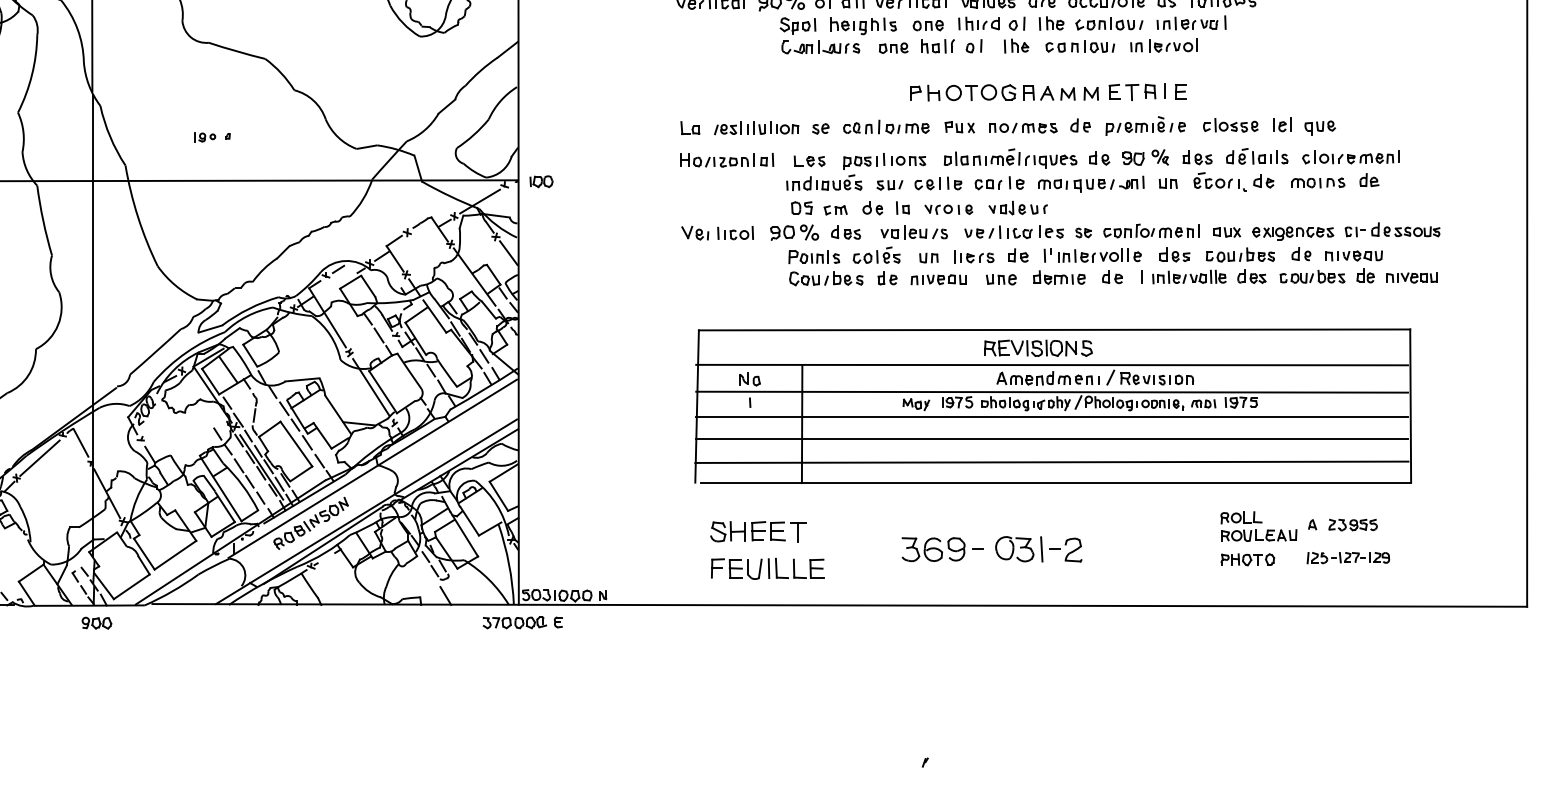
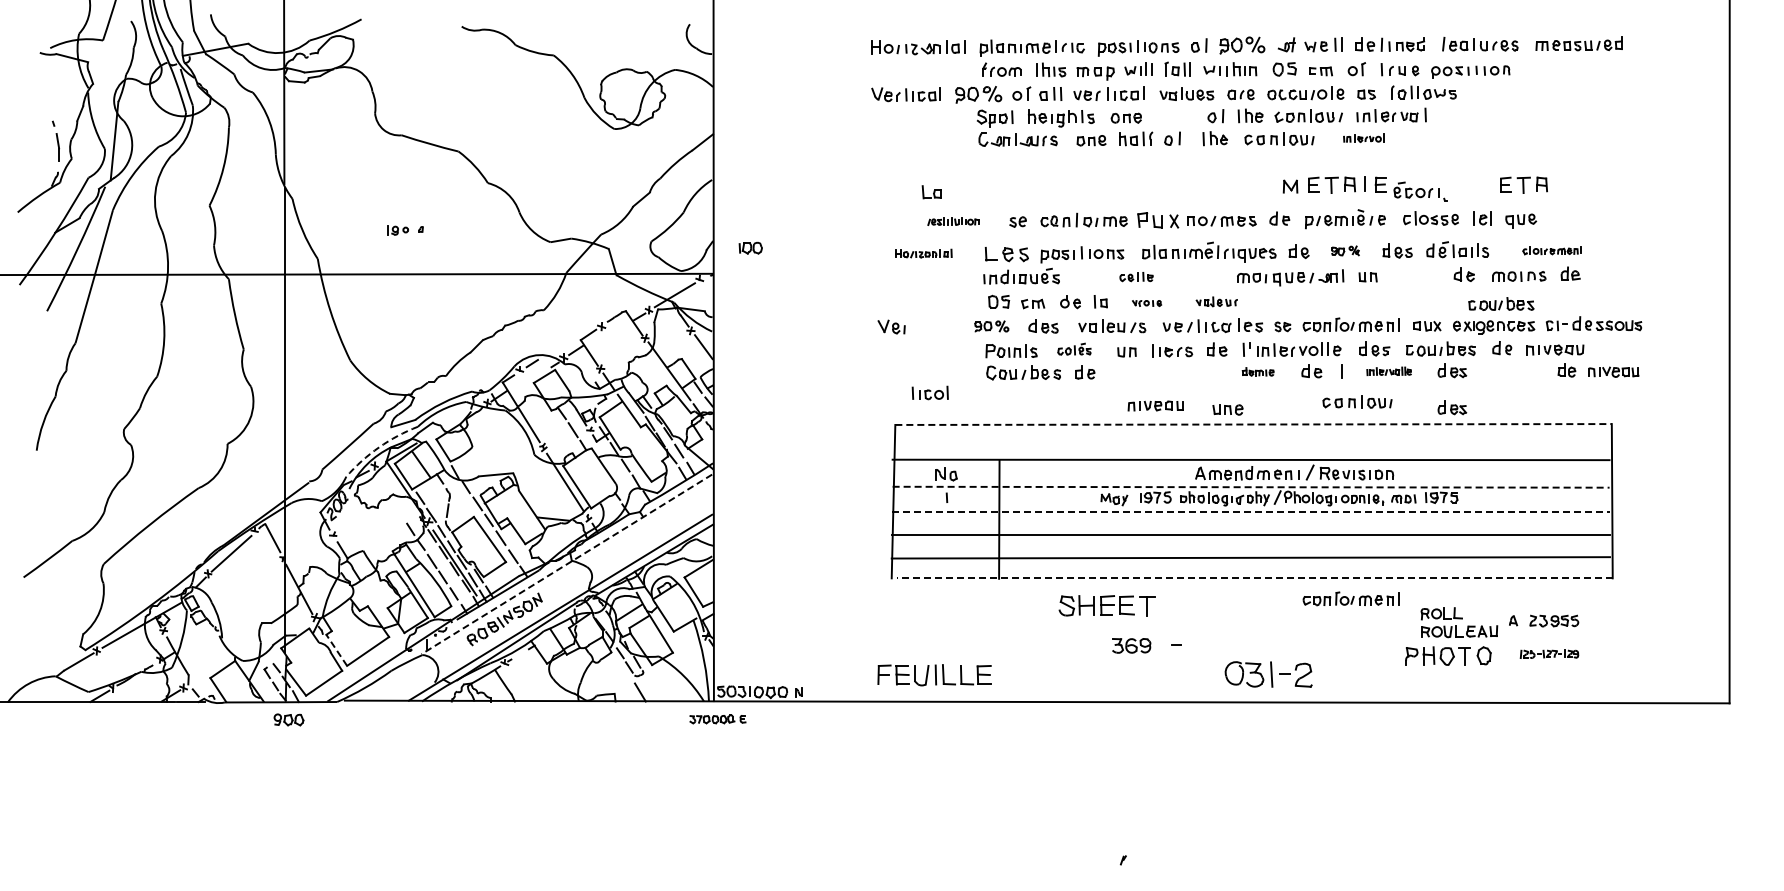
part: (979, 24) -> (1177, 116), removed
part: (1163, 45) -> (1363, 138), size x0.6
part: (1322, 91) -> (1523, 184), added
part: (992, 92) -> (1191, 185), removed
part: (959, 127) -> (1157, 220), size x1.4
part: (690, 128) -> (931, 192), moved
part: (756, 128) -> (953, 221), size x0.6
part: (1145, 157) -> (1345, 250), size x0.6
part: (1351, 157) -> (1552, 250), size x0.6
part: (726, 160) -> (923, 253), size x0.6
part: (809, 161) -> (1006, 254), size x1.4
part: (541, 180) -> (750, 247), moved
part: (1220, 181) -> (1420, 191), moved
part: (938, 182) -> (1136, 276), size x0.7
part: (999, 182) -> (1198, 276), removed
part: (889, 184) -> (1087, 278), removed
part: (1017, 207) -> (1216, 301), size x0.7
part: (948, 209) -> (1146, 303), size x0.6
part: (734, 232) -> (929, 392), moved
part: (794, 232) -> (991, 326), size x0.7
part: (876, 254) -> (1074, 348), size x0.7
part: (1312, 276) -> (1501, 303), moved
part: (1058, 277) -> (1257, 371), size x0.6
part: (1188, 277) -> (1388, 371), size x0.6
part: (938, 279) -> (1155, 405), moved
part: (1000, 279) -> (1227, 409), moved
part: (1157, 307) -> (1357, 401), added
part: (1252, 313) -> (1452, 407), added
line: (1055, 329) -> (1254, 424), solid -> dashed
part: (1037, 347) -> (1236, 442), removed
arc: (186, 352) -> (379, 447), solid -> dashed
line: (1052, 392) -> (1251, 487), solid -> dashed
line: (1052, 417) -> (1251, 512), solid -> dashed
line: (372, 468) -> (566, 564), solid -> dashed
line: (1055, 482) -> (1254, 578), solid -> dashed
part: (1150, 502) -> (1350, 598), added
part: (757, 531) -> (1106, 605), moved
part: (933, 549) -> (1131, 645), size x0.6
part: (1038, 549) -> (1268, 674), moved
line: (144, 554) -> (336, 650), solid -> dashed
part: (1348, 558) -> (1549, 654), size x0.7
part: (1247, 559) -> (1447, 655), size x1.6
part: (767, 569) -> (934, 675), moved
part: (522, 622) -> (717, 719), size x0.7

